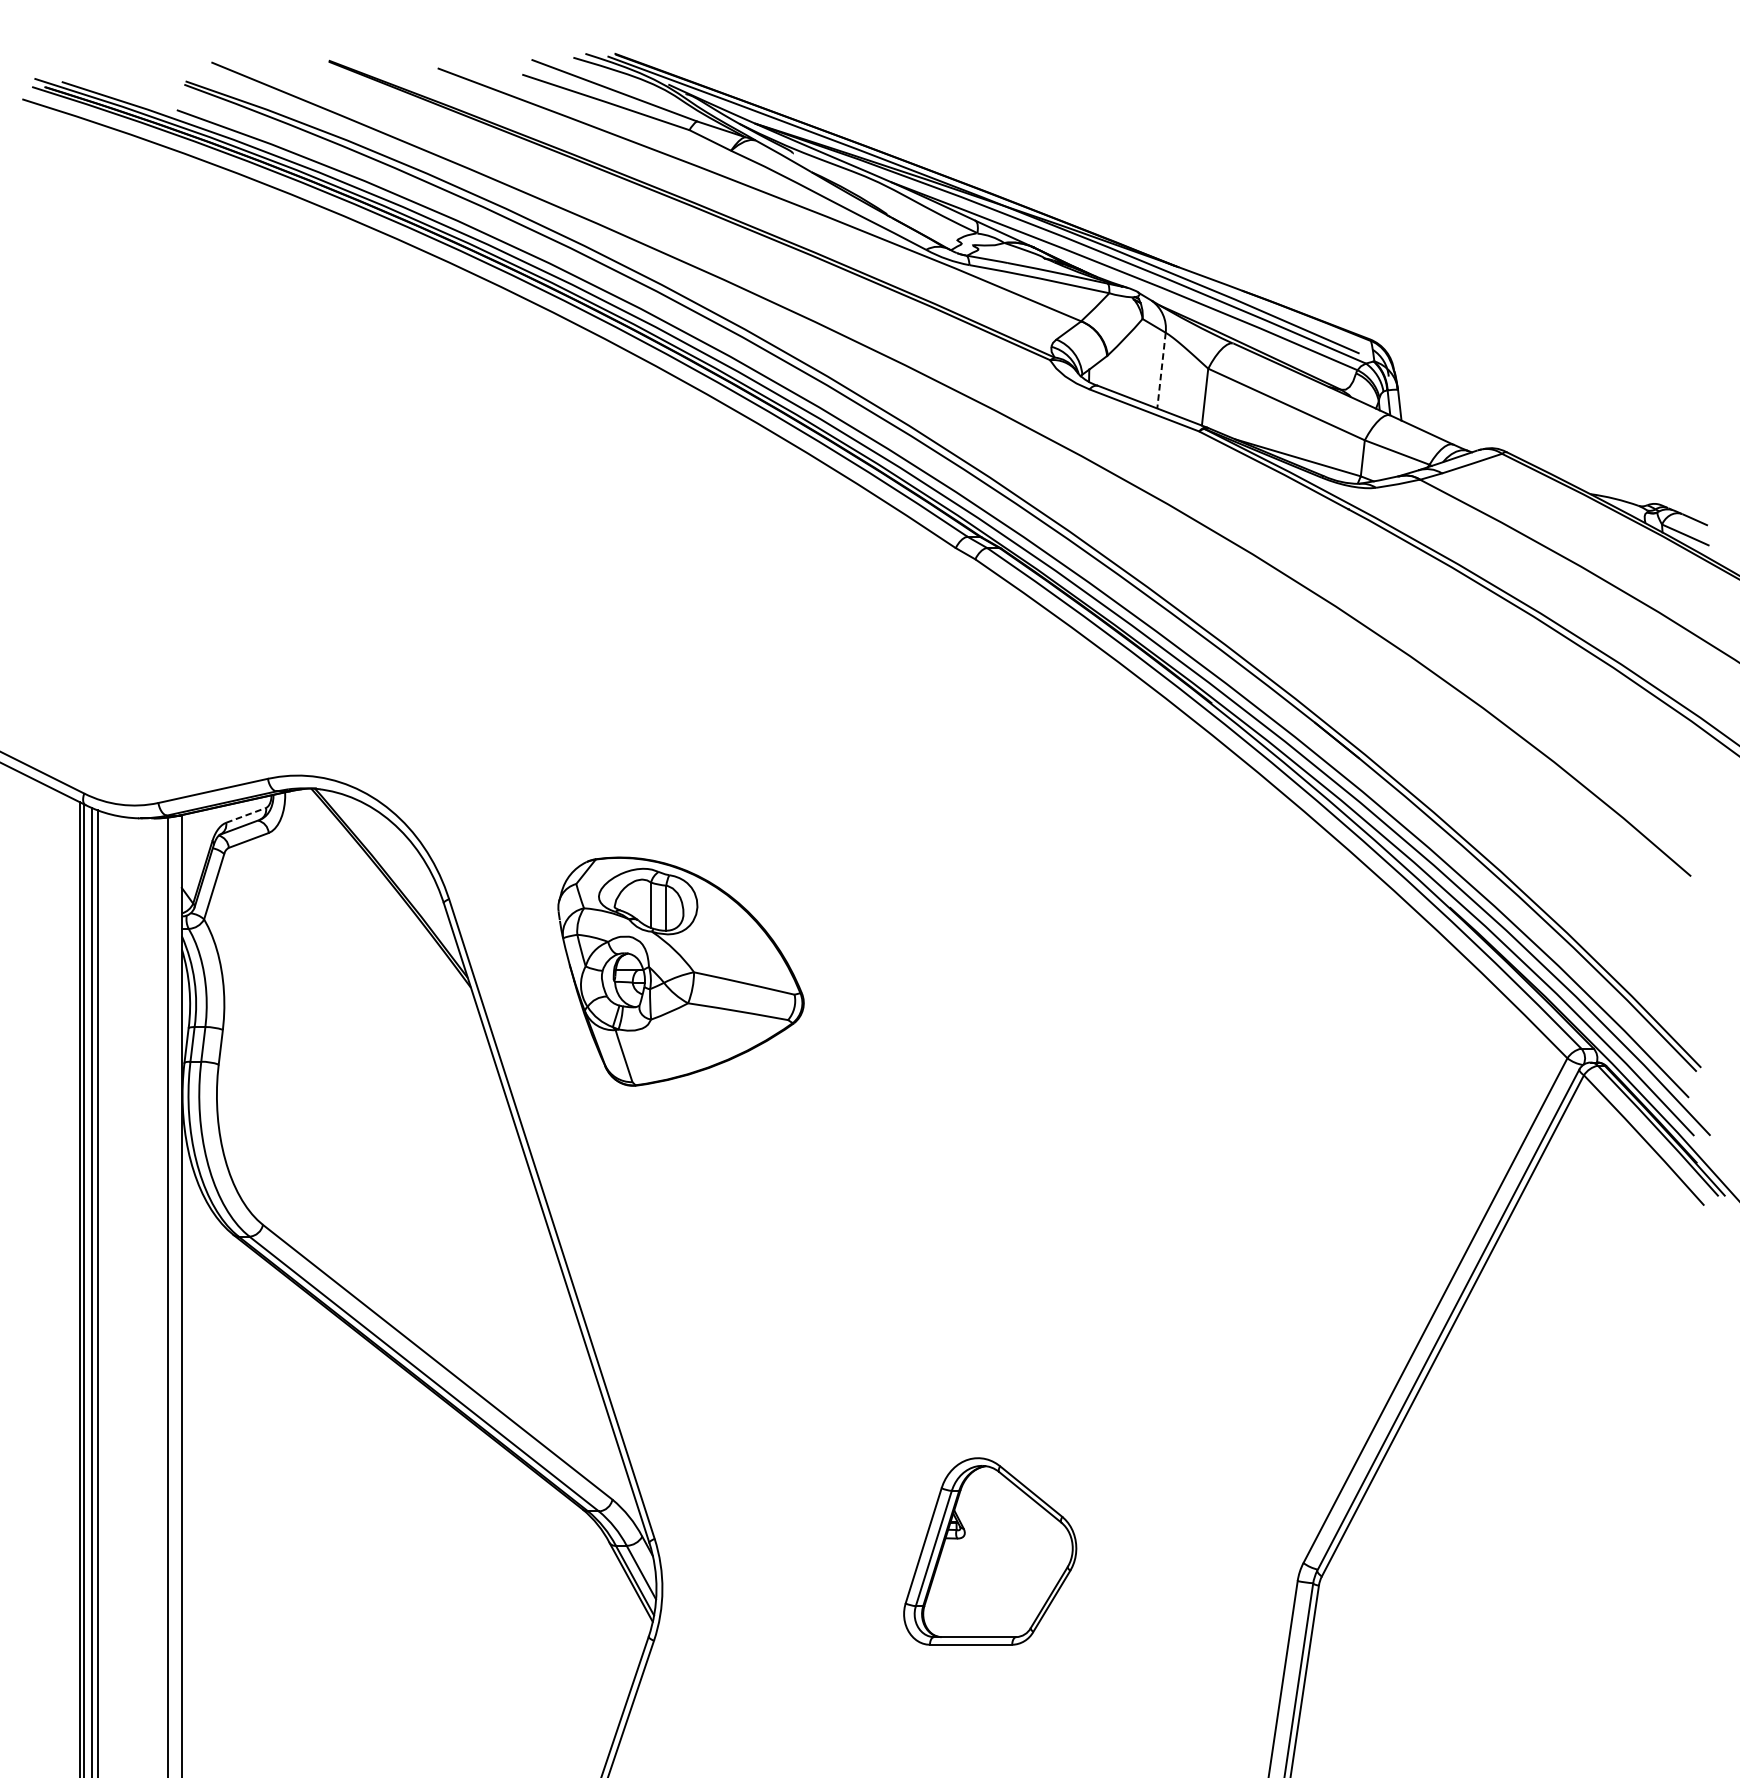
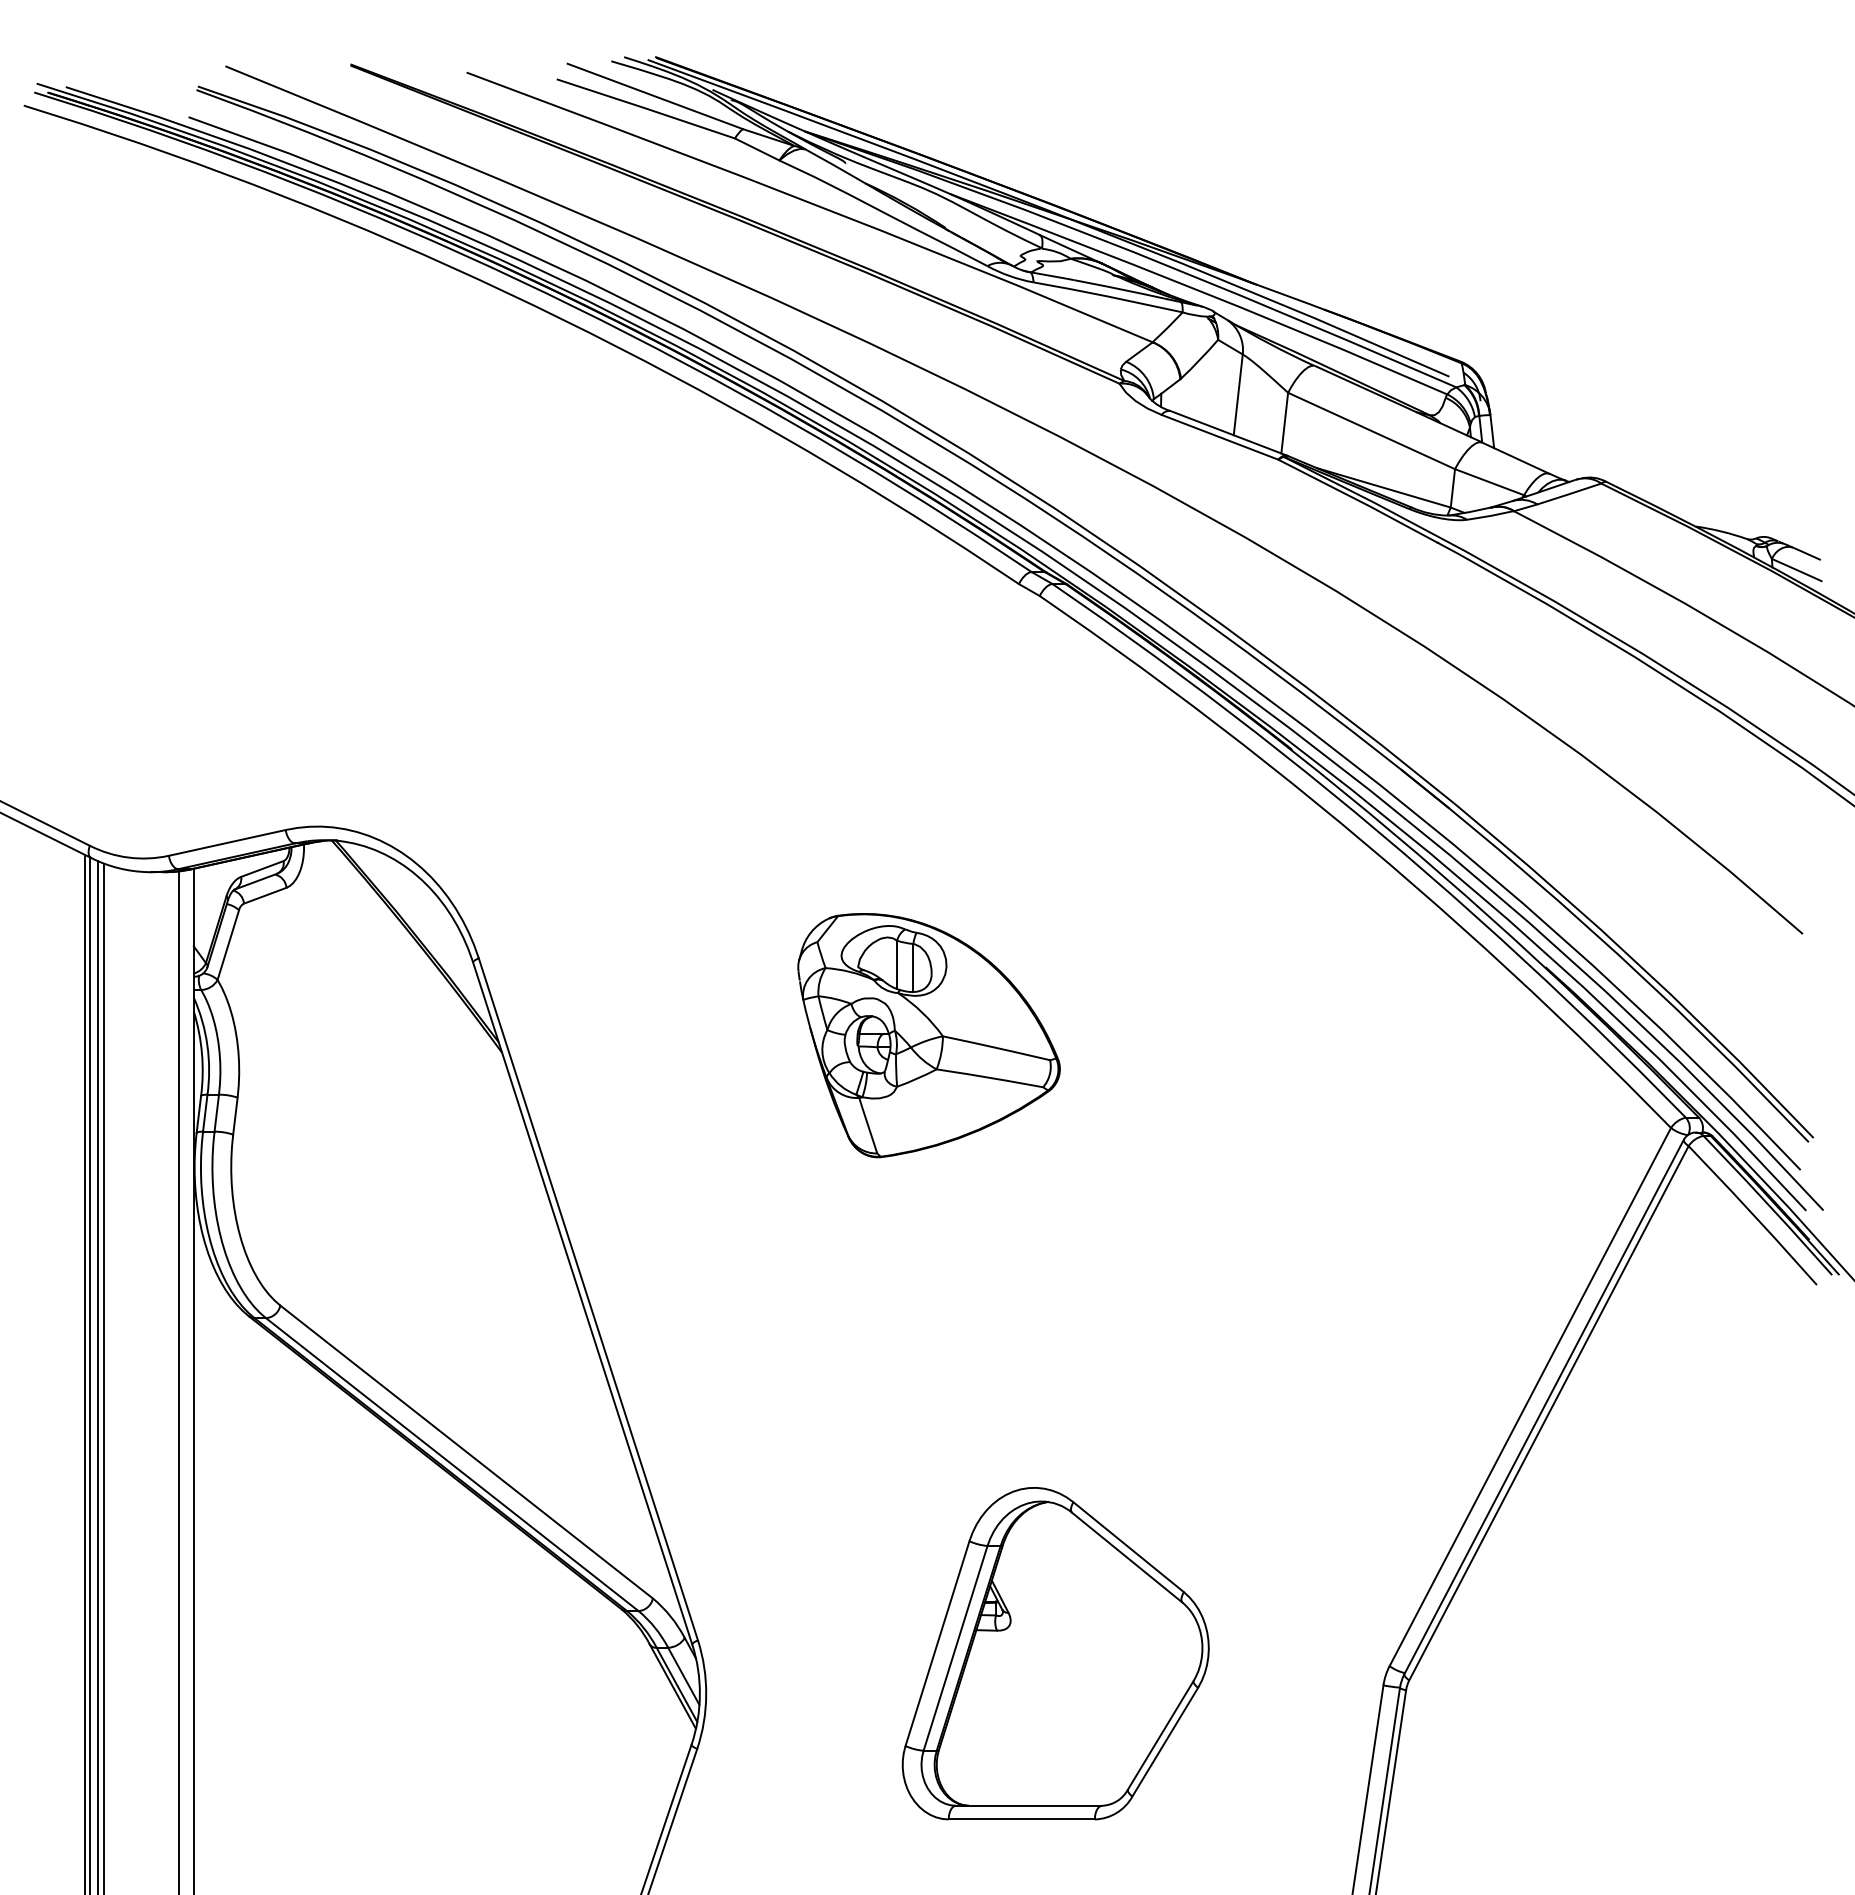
line: (1161, 370) -> (1238, 394), dashed -> solid
line: (246, 815) -> (262, 869), dashed -> solid
part: (680, 971) -> (928, 1035), moved
part: (990, 1551) -> (1055, 1653), size x1.67

